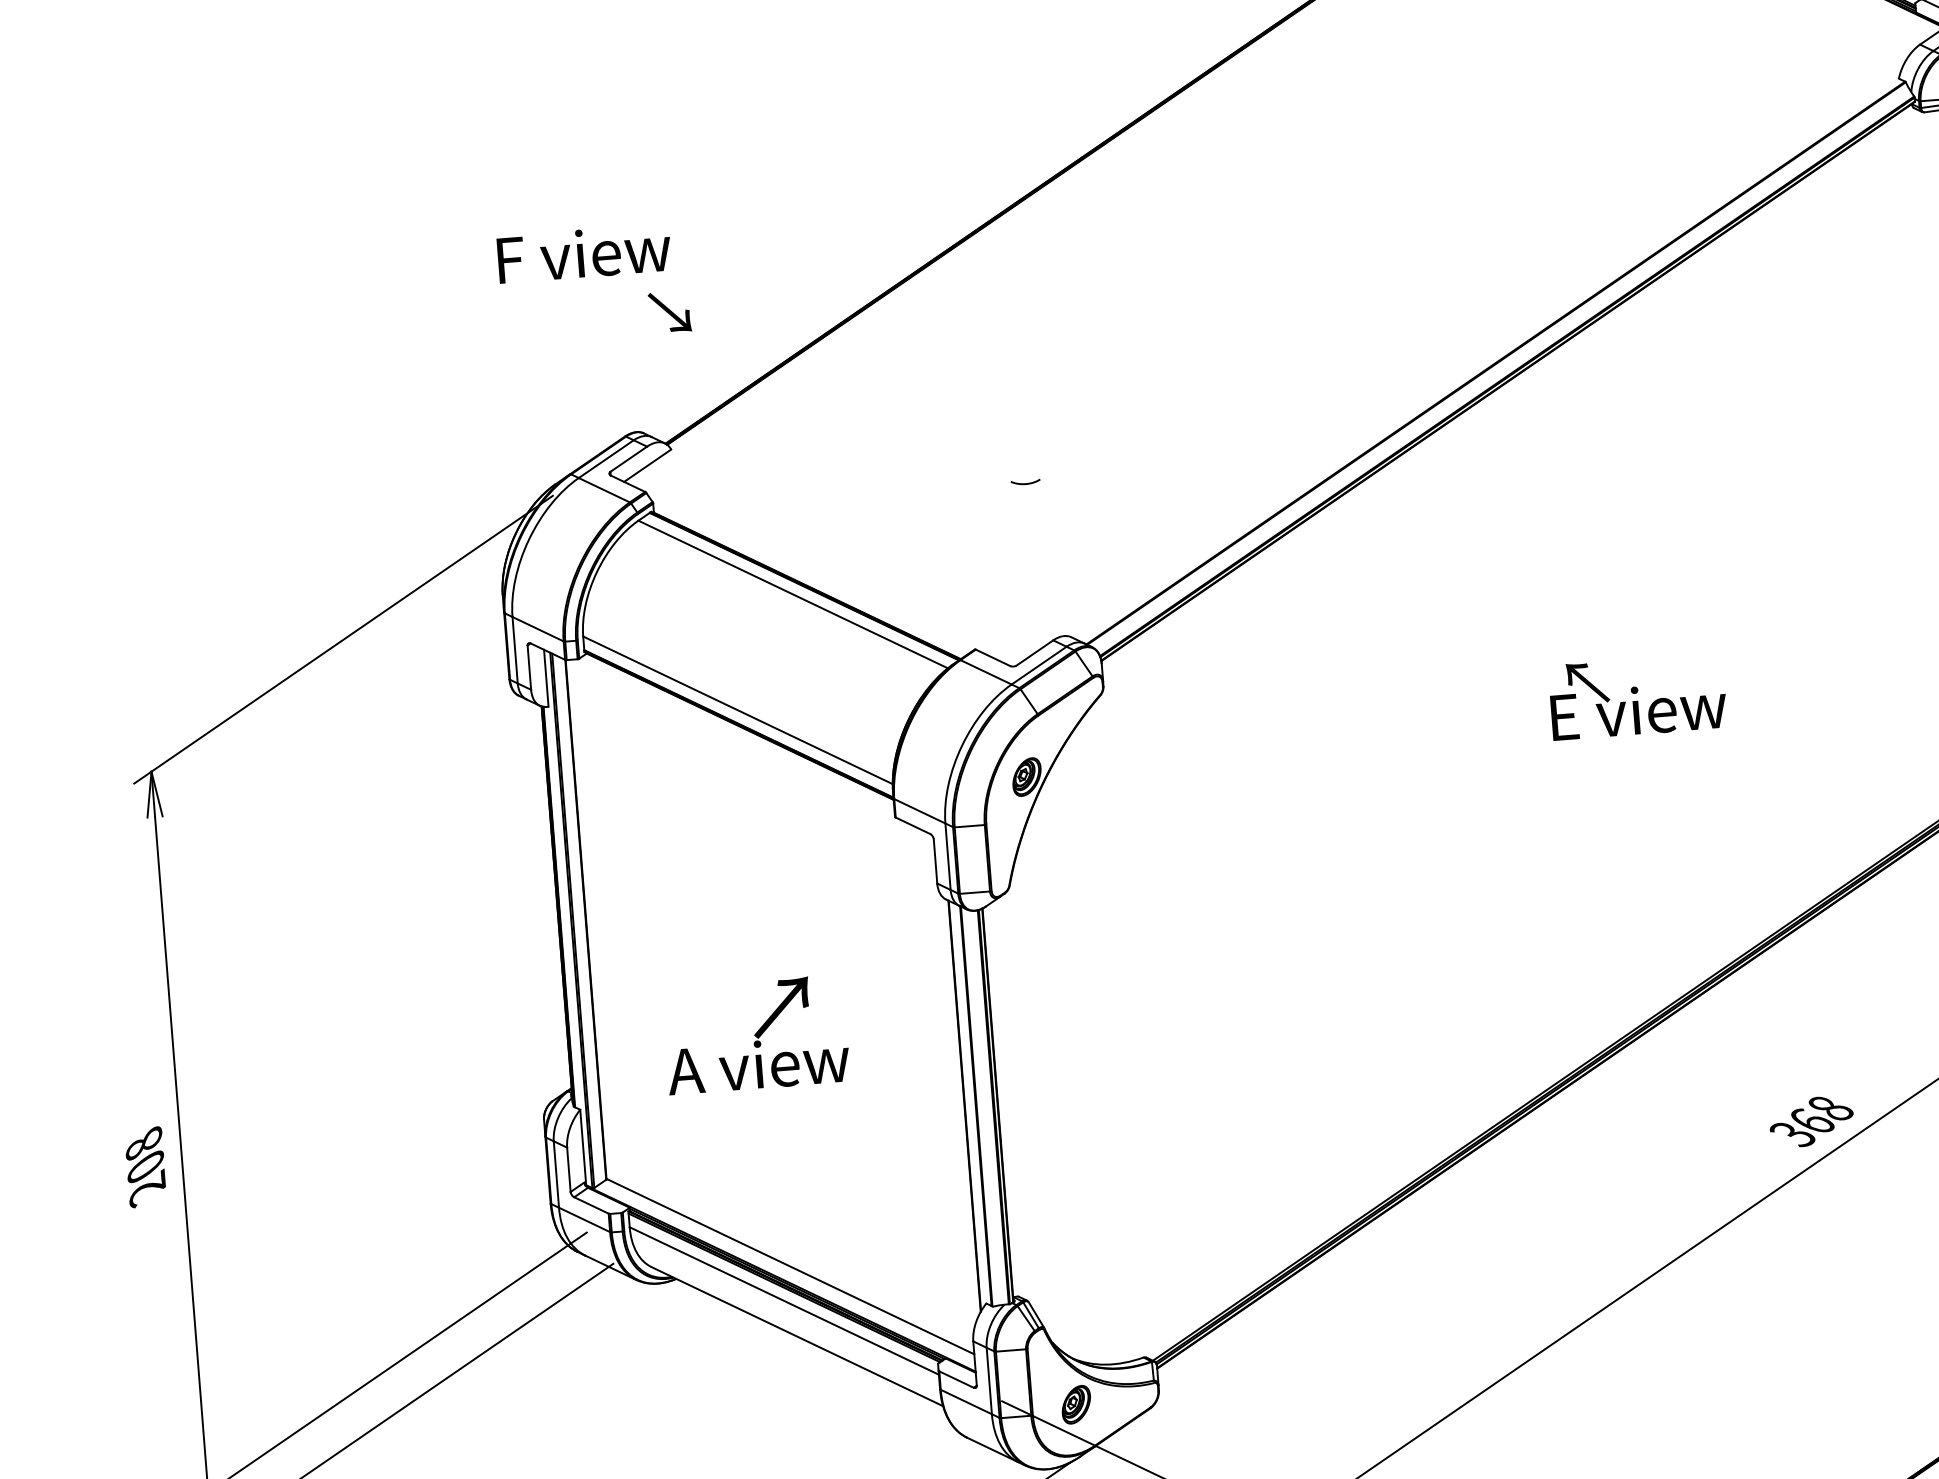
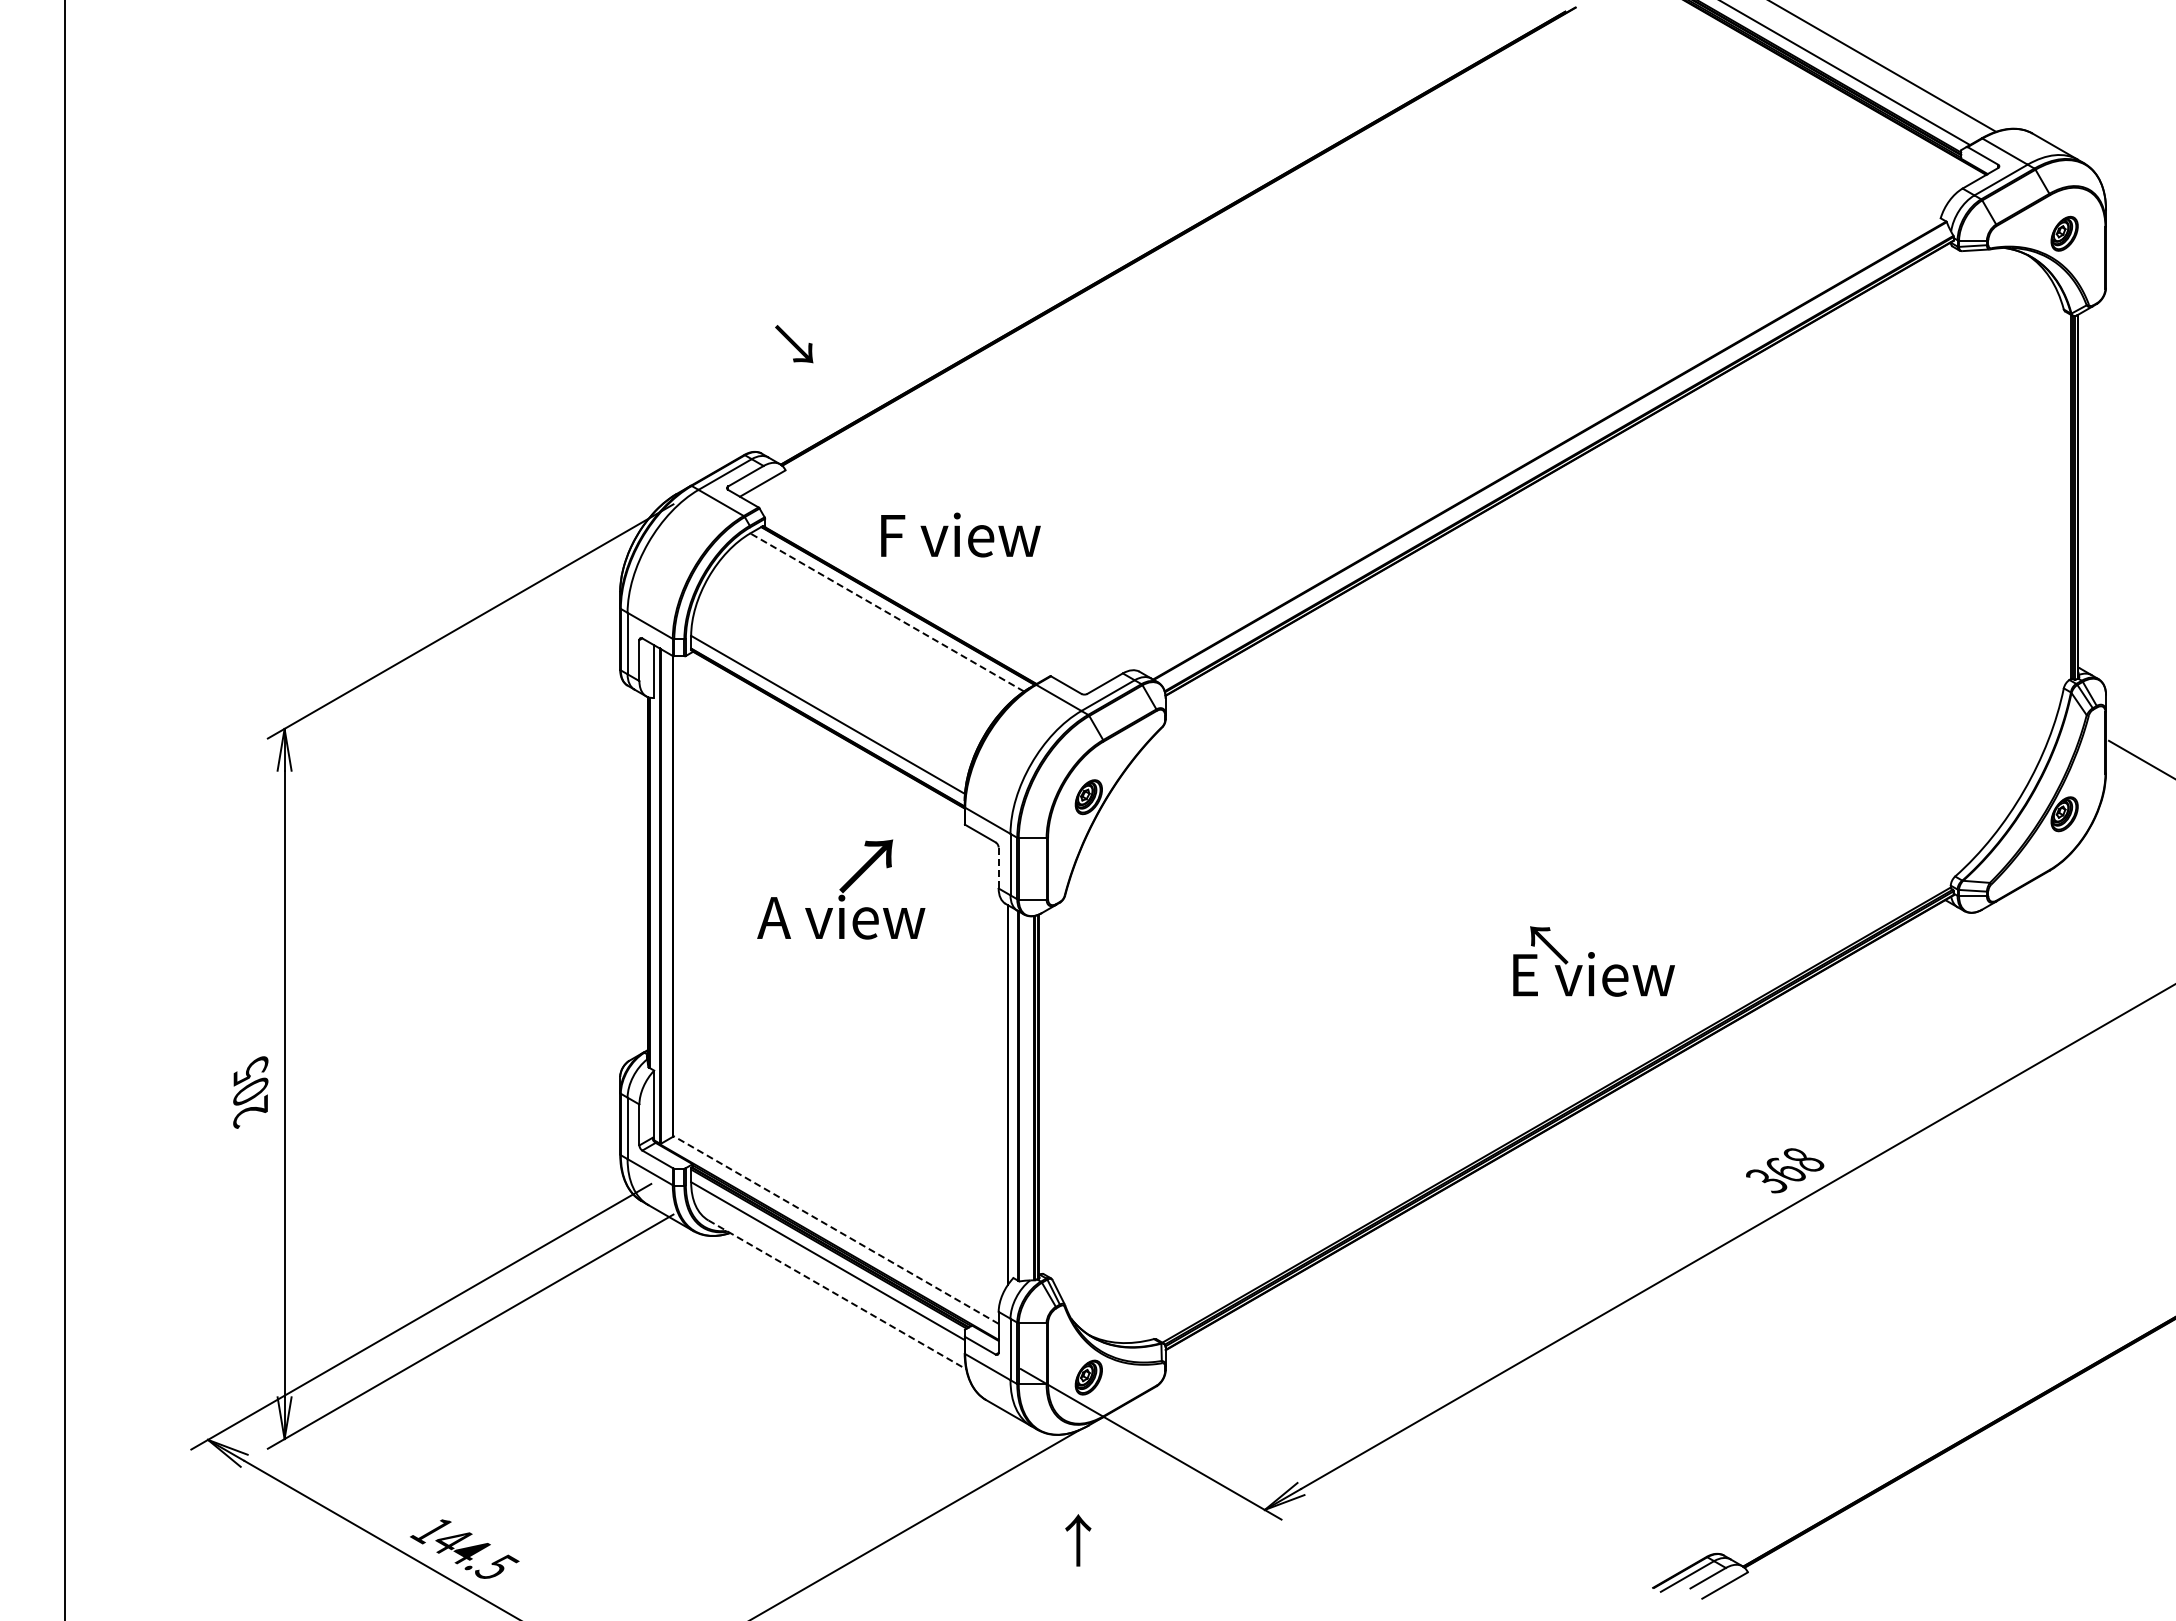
text: (583, 253) -> (960, 534), moved
curve: (1025, 482) -> (1108, 526), removed
line: (792, 594) -> (886, 612), solid -> dashed
text: (1637, 696) -> (1593, 961), moved
line: (935, 861) -> (998, 868), solid -> dashed
text: (756, 1034) -> (841, 889), moved
text: (143, 1144) -> (250, 1070), 208 -> 205
line: (790, 1266) -> (836, 1229), solid -> dashed
line: (797, 1336) -> (837, 1294), solid -> dashed

